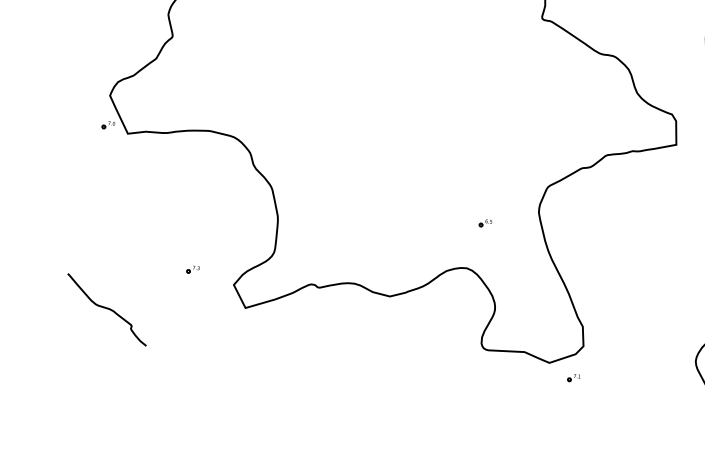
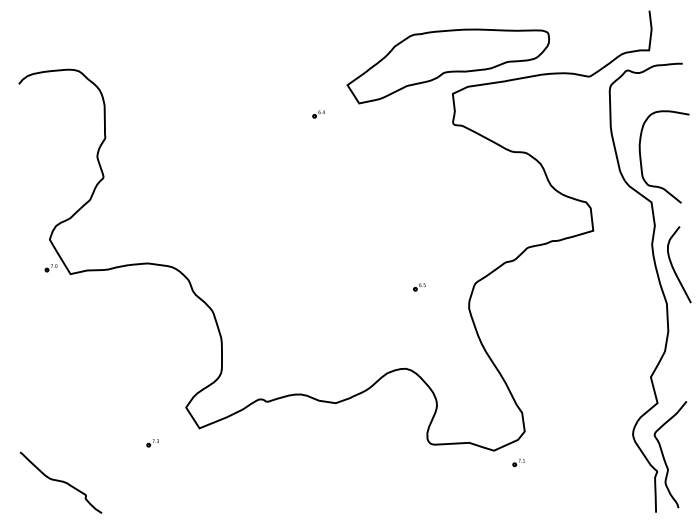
part: (485, 223) -> (419, 287), moved
part: (192, 270) -> (152, 443), moved
curve: (106, 309) -> (60, 482), moved

